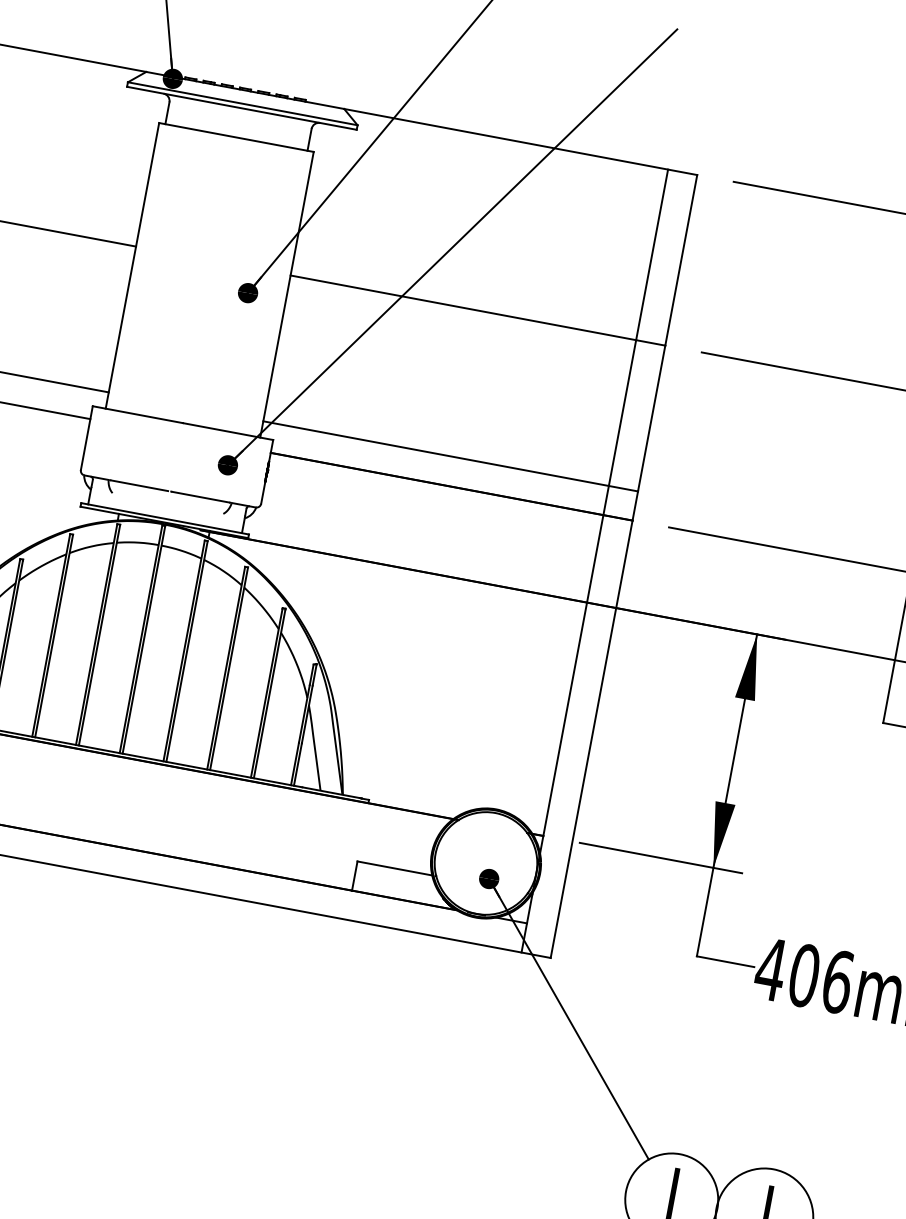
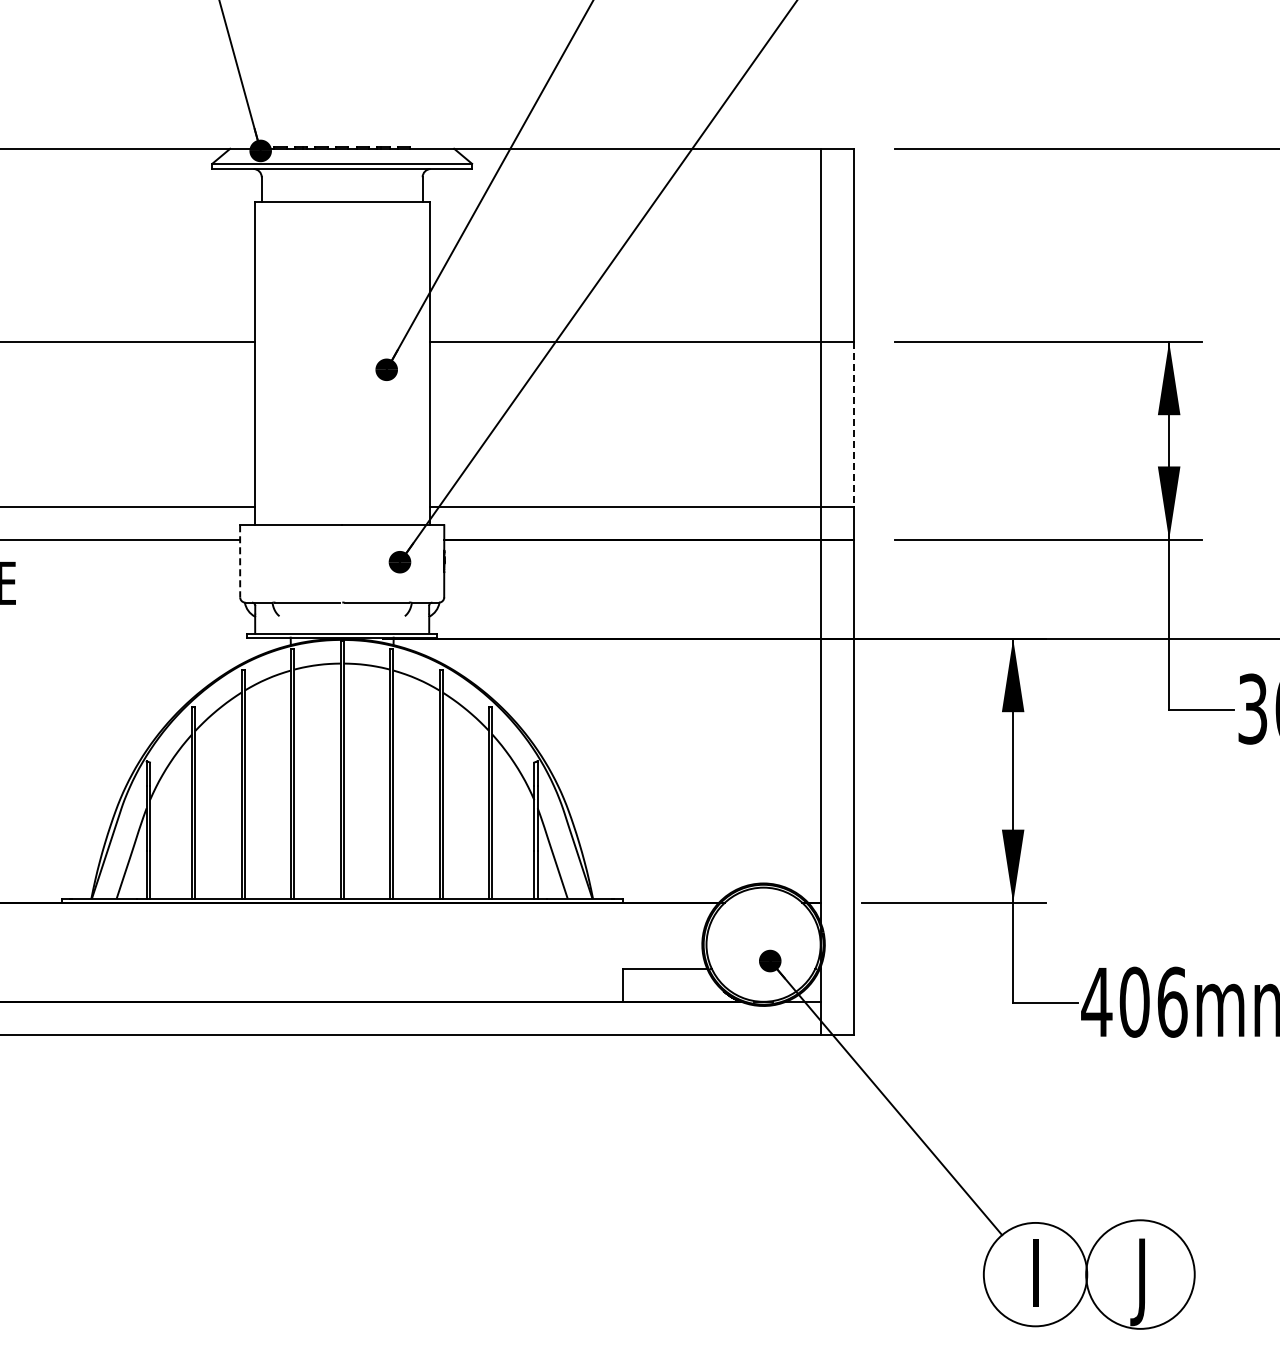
line: (651, 418) -> (853, 424), solid -> dashed
line: (87, 438) -> (240, 561), solid -> dashed

